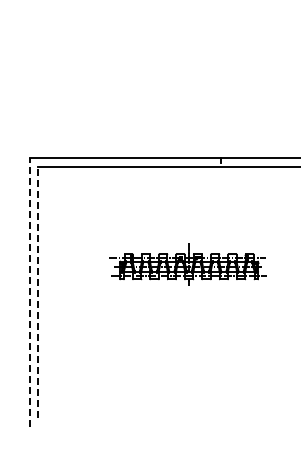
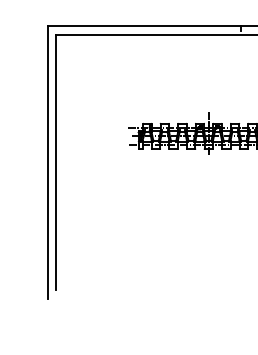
line: (30, 292) -> (47, 162), dashed -> solid
line: (38, 292) -> (55, 162), dashed -> solid

